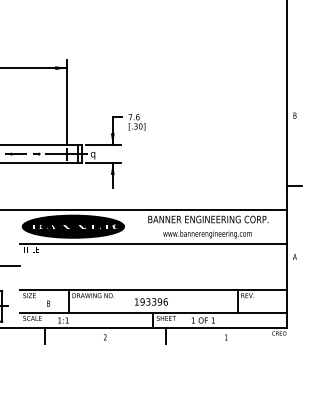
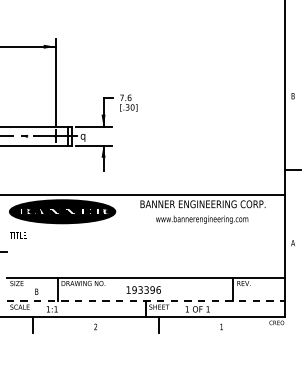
line: (152, 243) -> (144, 229), removed
line: (153, 312) -> (145, 301), solid -> dashed

